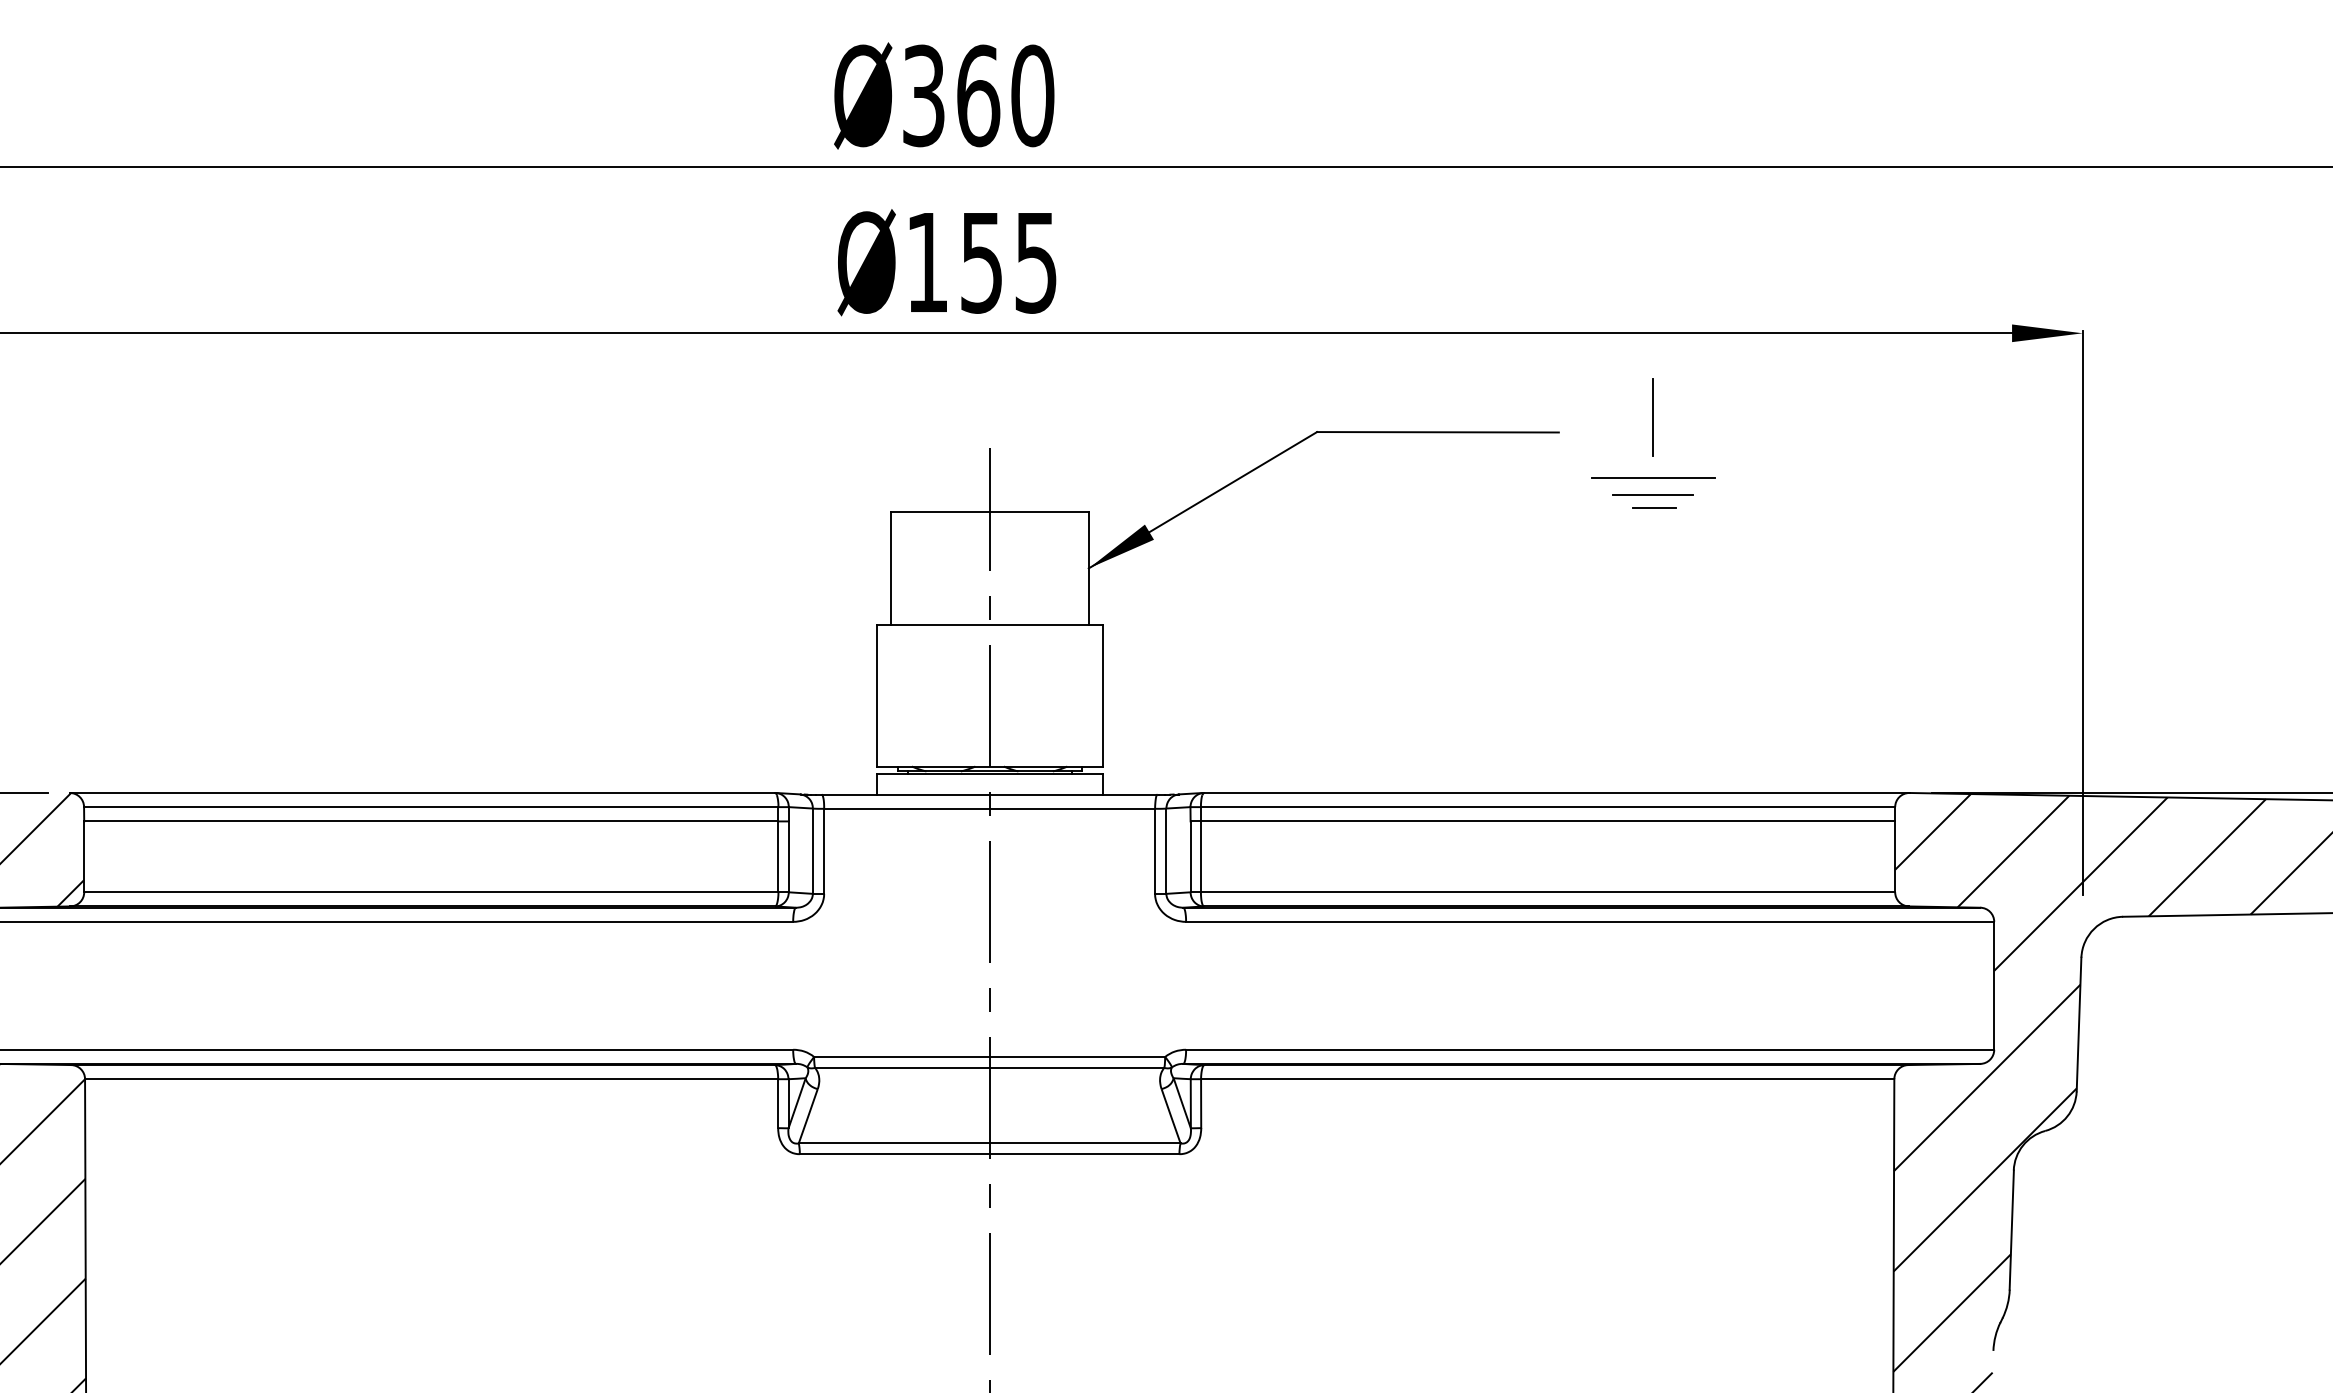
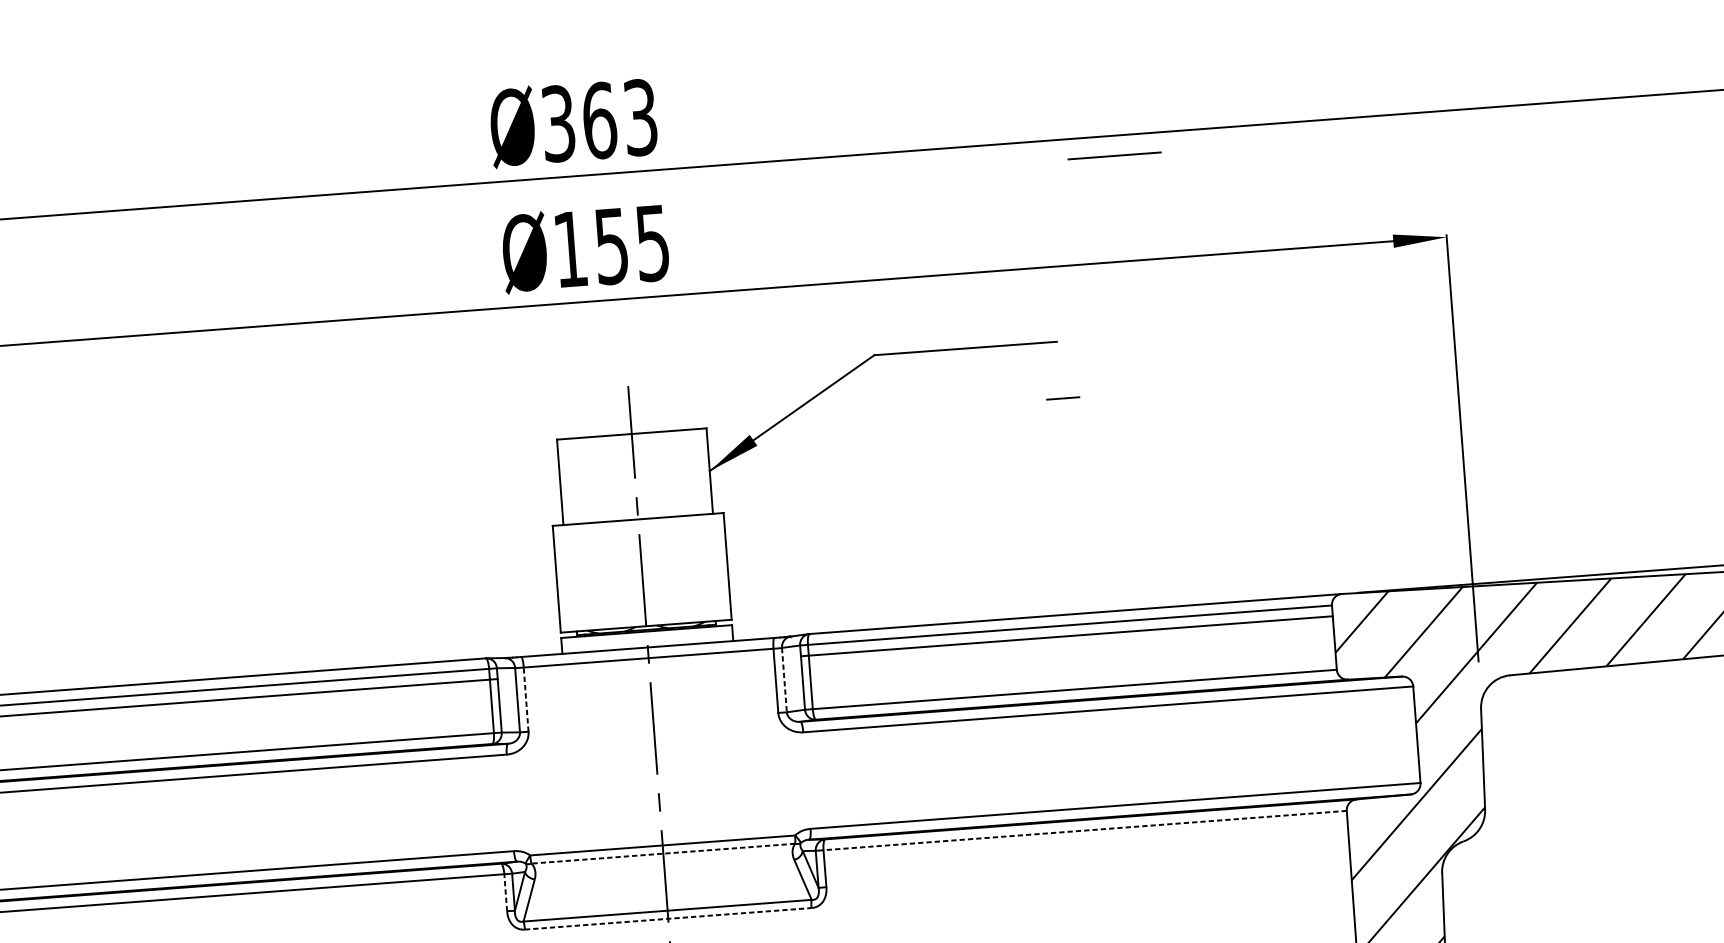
text: (1032, 95) -> (640, 117), Ø360 -> Ø363
line: (1652, 416) -> (1126, 324), removed
line: (1653, 477) -> (1114, 155), moved
line: (1653, 494) -> (1131, 383), removed
line: (1654, 507) -> (1063, 398), moved
line: (824, 851) -> (526, 699), solid -> dashed
line: (1166, 851) -> (784, 680), solid -> dashed
line: (989, 1067) -> (663, 853), solid -> dashed
line: (1547, 1079) -> (1085, 830), solid -> dashed
line: (778, 1103) -> (505, 892), solid -> dashed
line: (989, 1154) -> (668, 919), solid -> dashed

